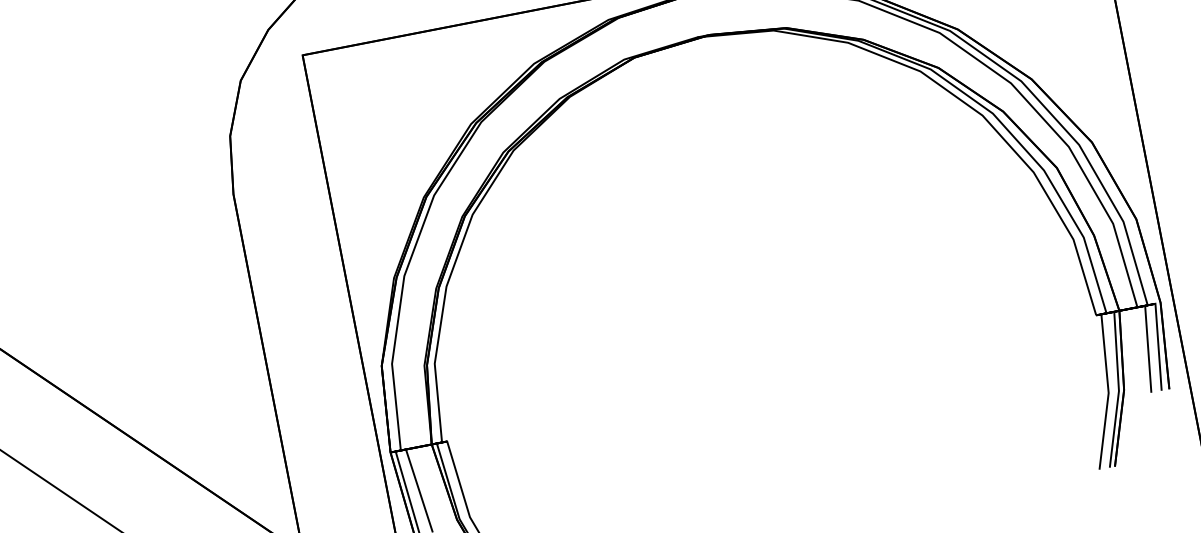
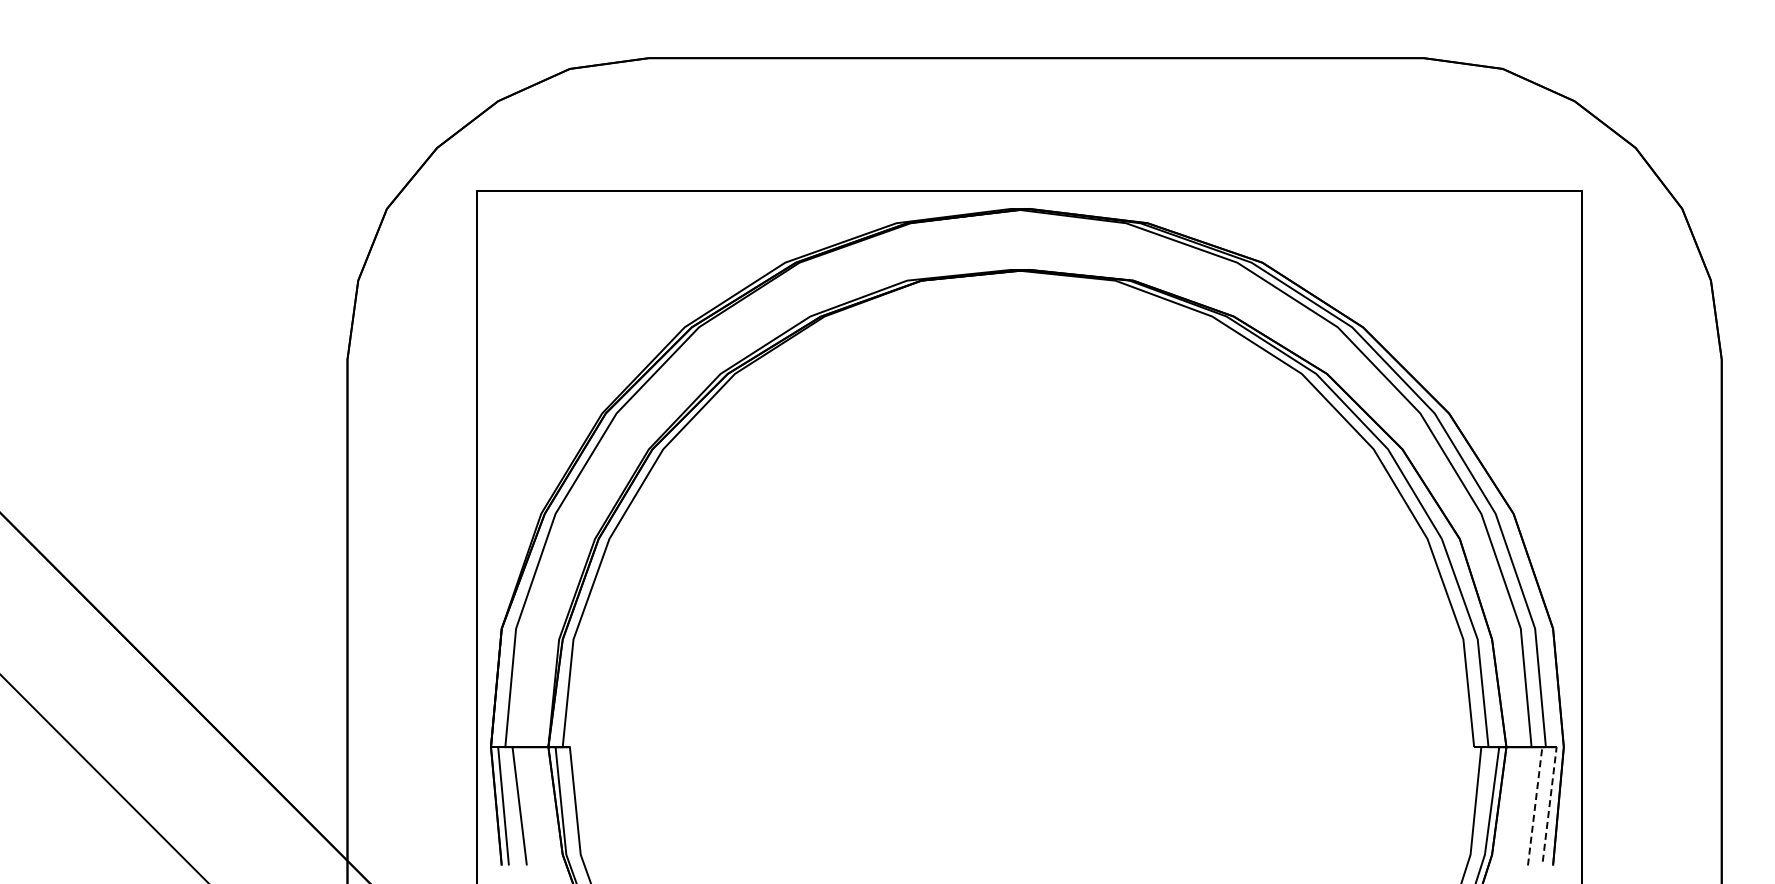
line: (1150, 305) -> (1549, 747), solid -> dashed

